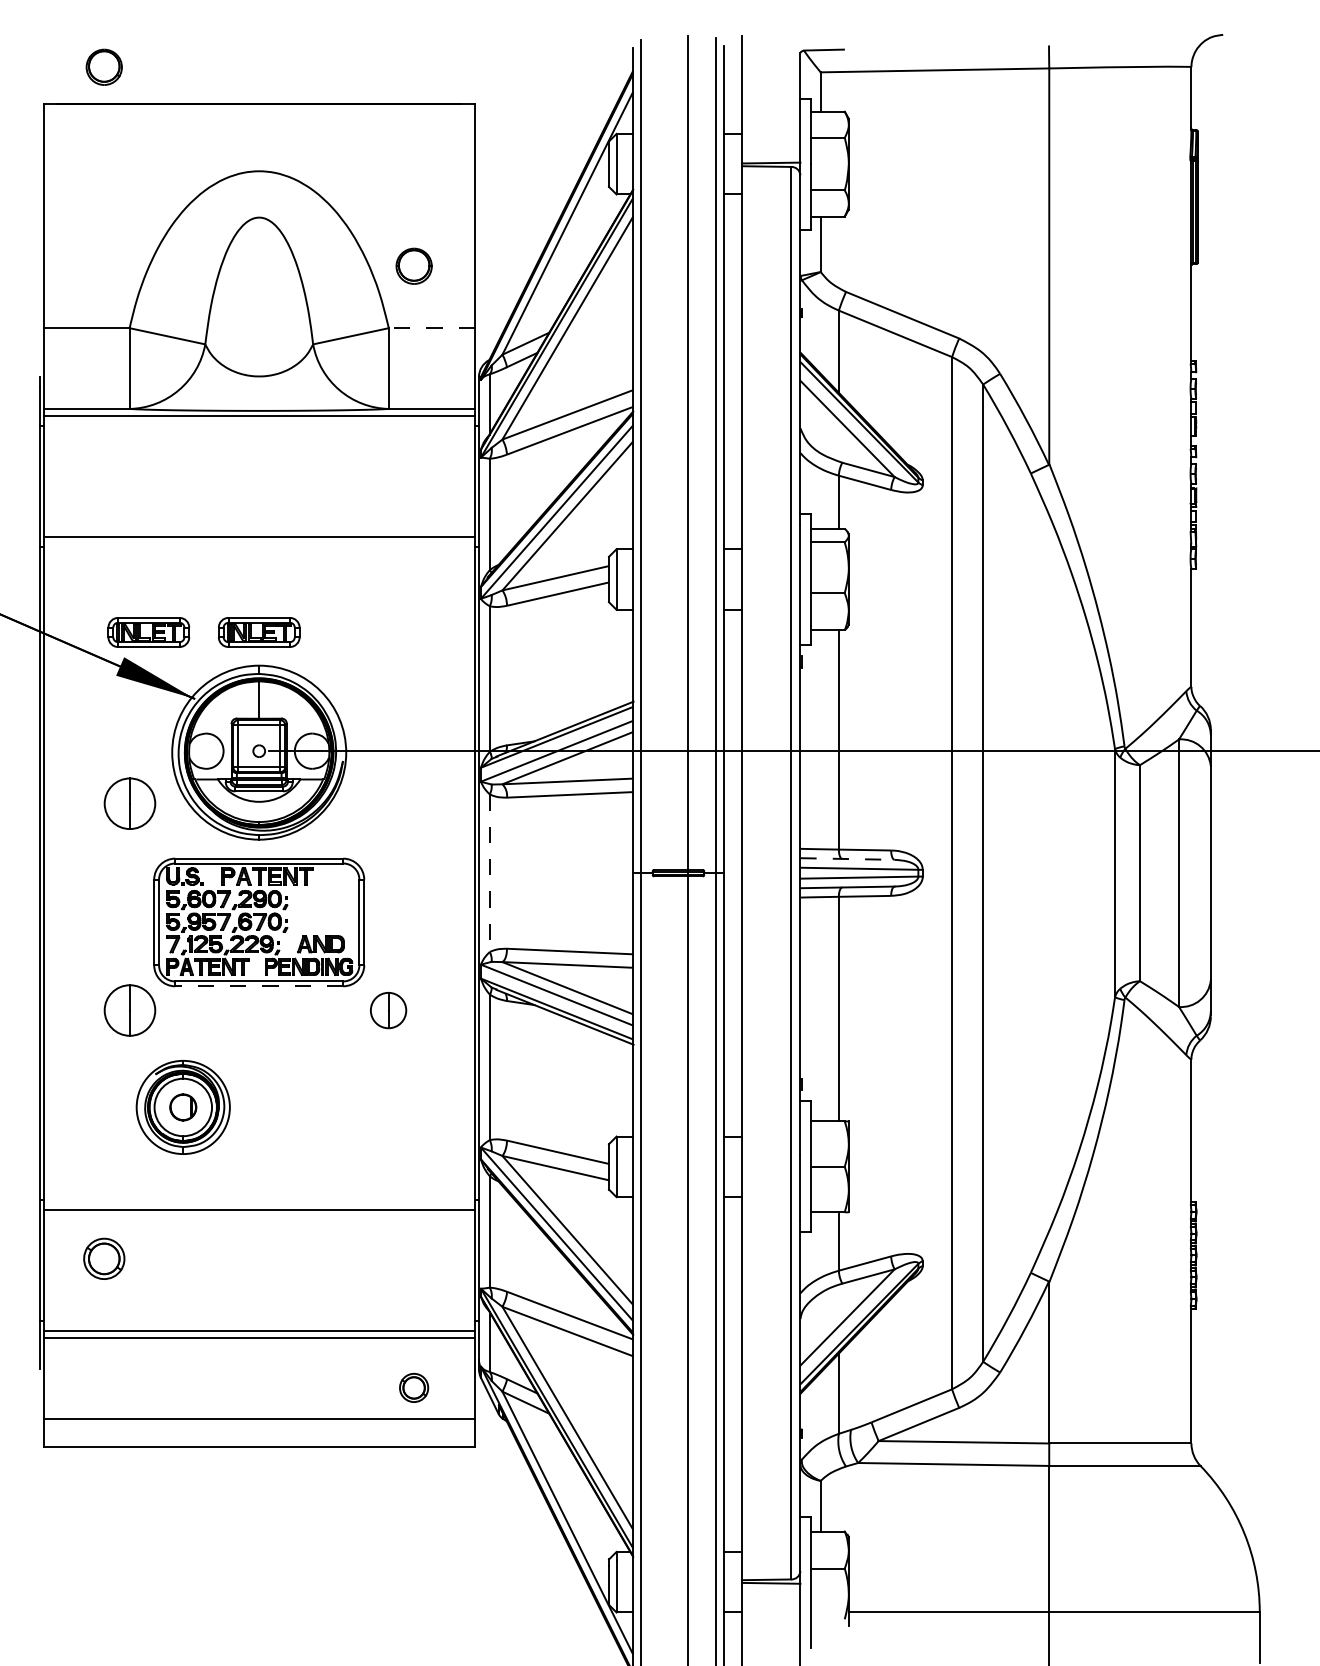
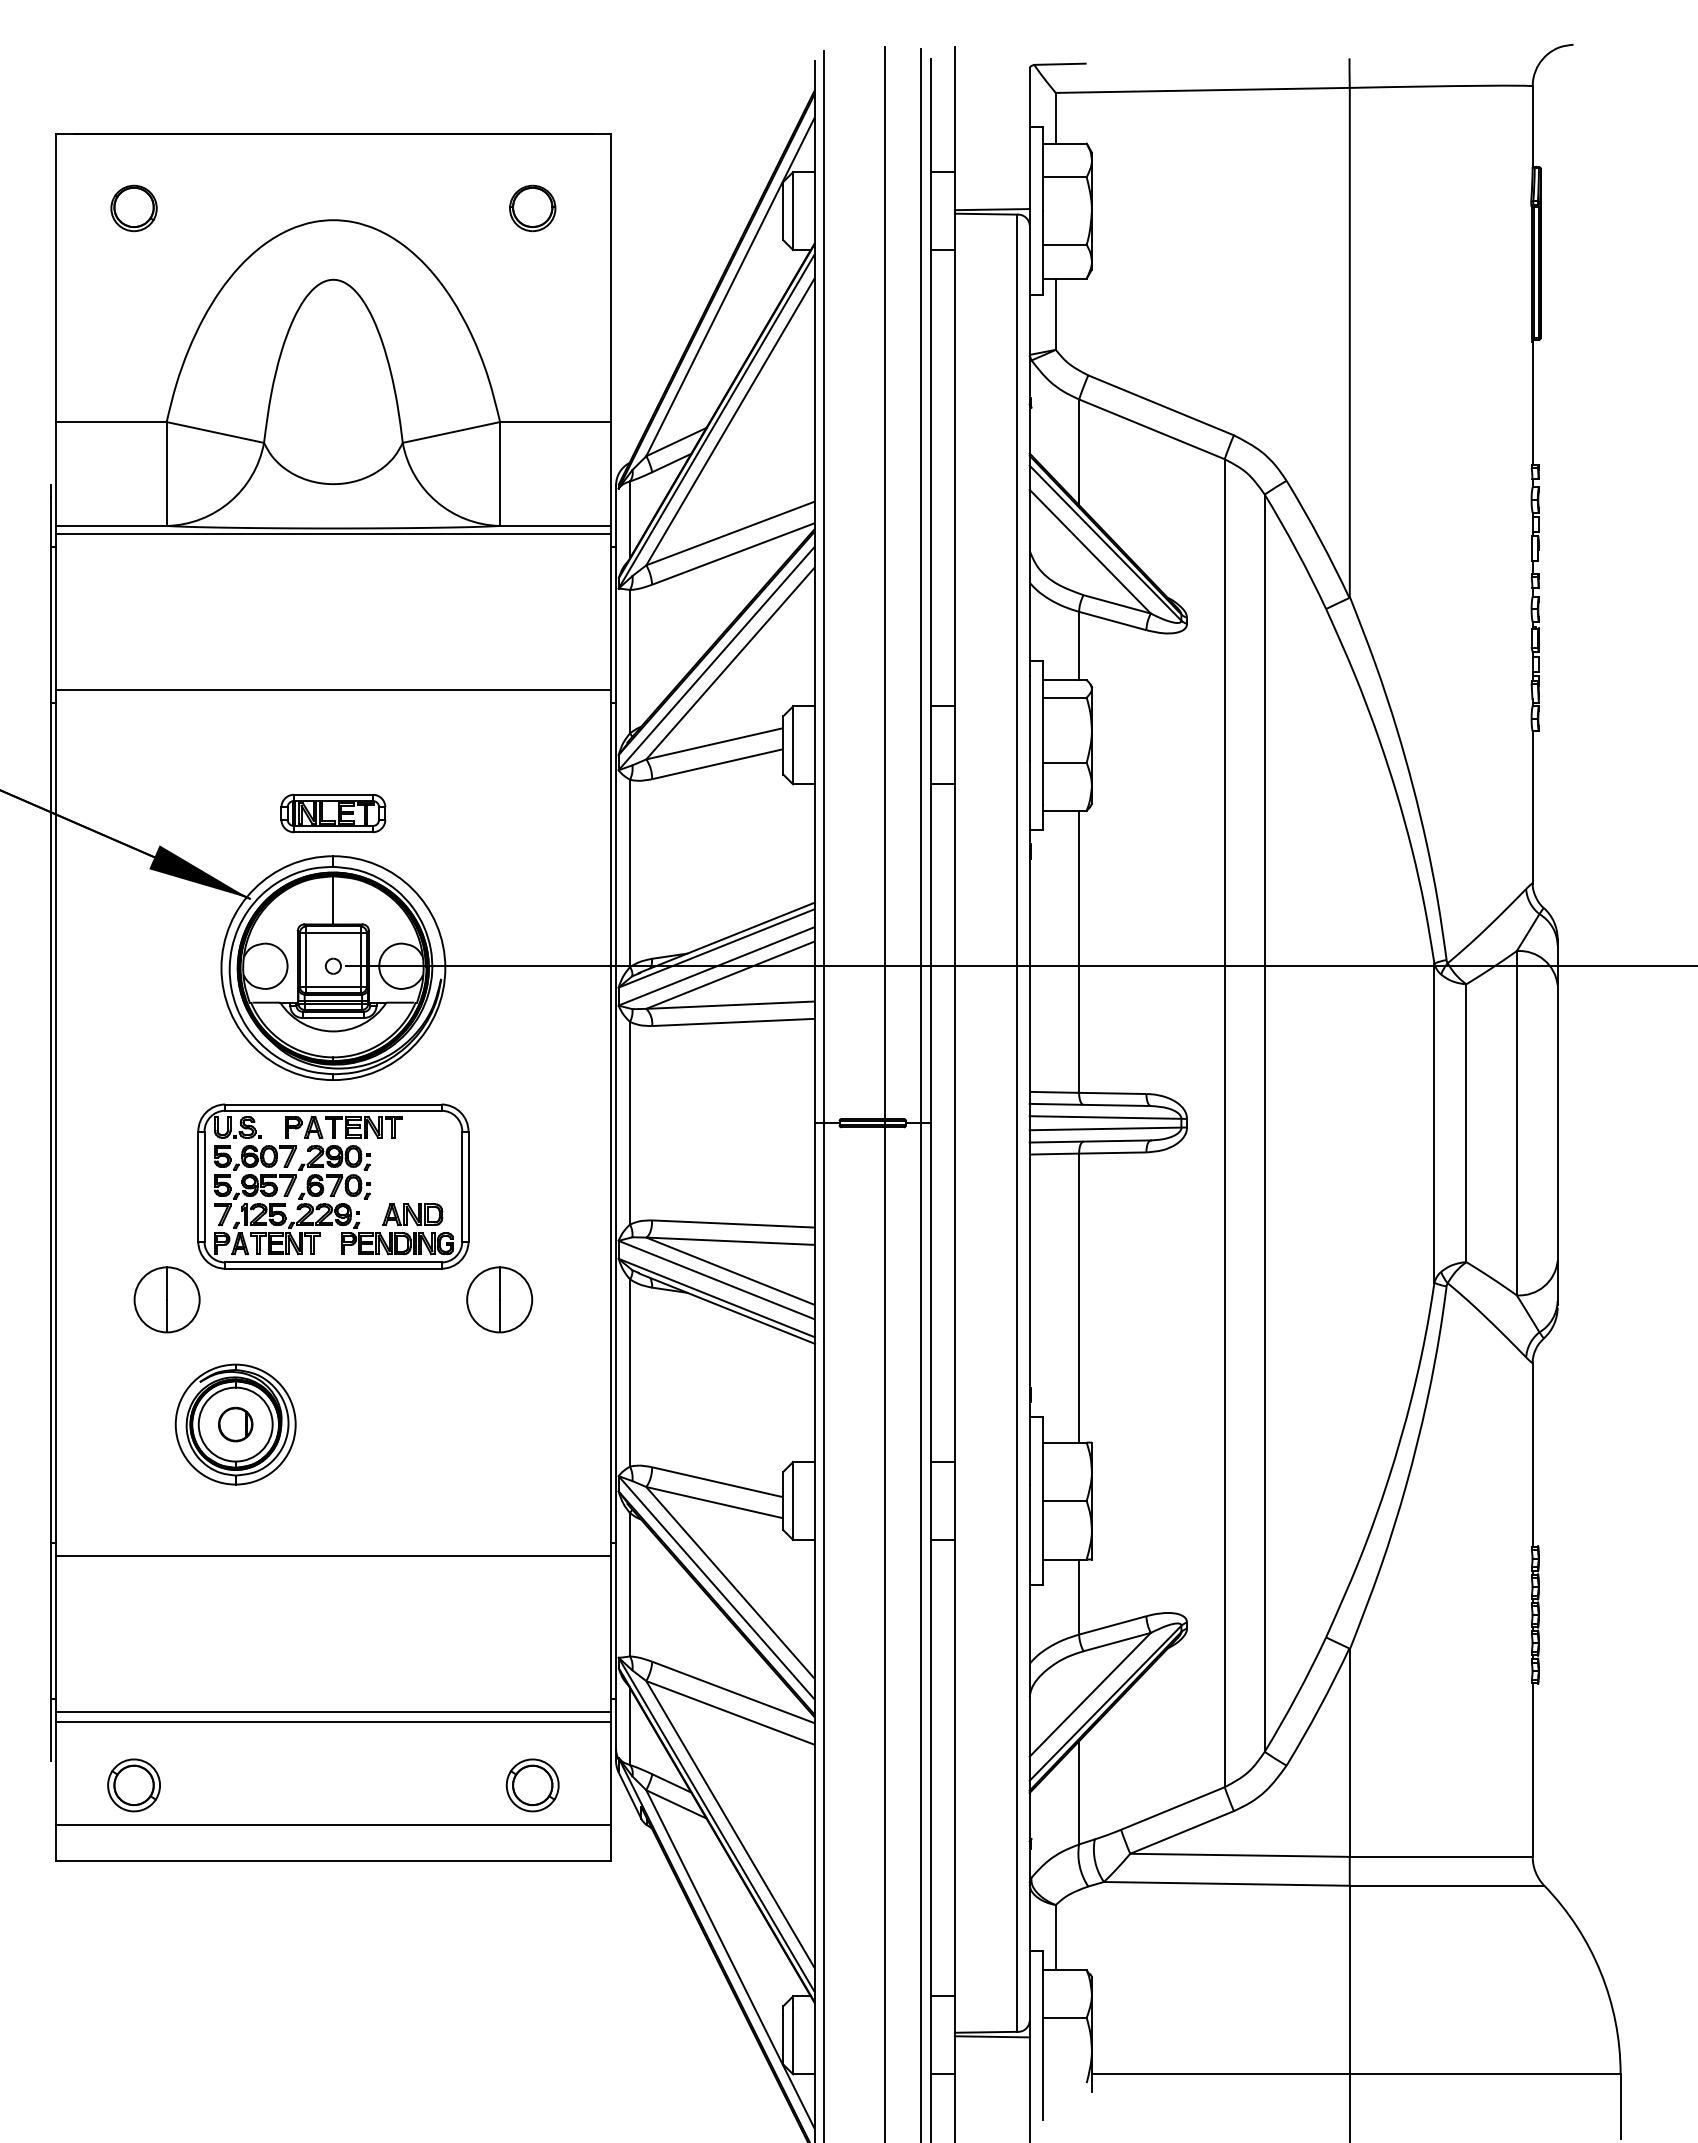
part: (103, 67) -> (133, 208), moved
part: (413, 266) -> (532, 208), moved
line: (431, 328) -> (555, 422), dashed -> solid
part: (148, 632) -> (191, 813), removed
part: (129, 803) -> (166, 1033), removed
line: (847, 858) -> (1090, 1104), dashed -> solid
line: (490, 873) -> (630, 1123), dashed -> solid
line: (258, 986) -> (332, 1268), dashed -> solid
part: (388, 1010) -> (499, 1299), size x1.43
part: (103, 1258) -> (133, 1785), moved
part: (413, 1387) -> (532, 1785), size x1.43

